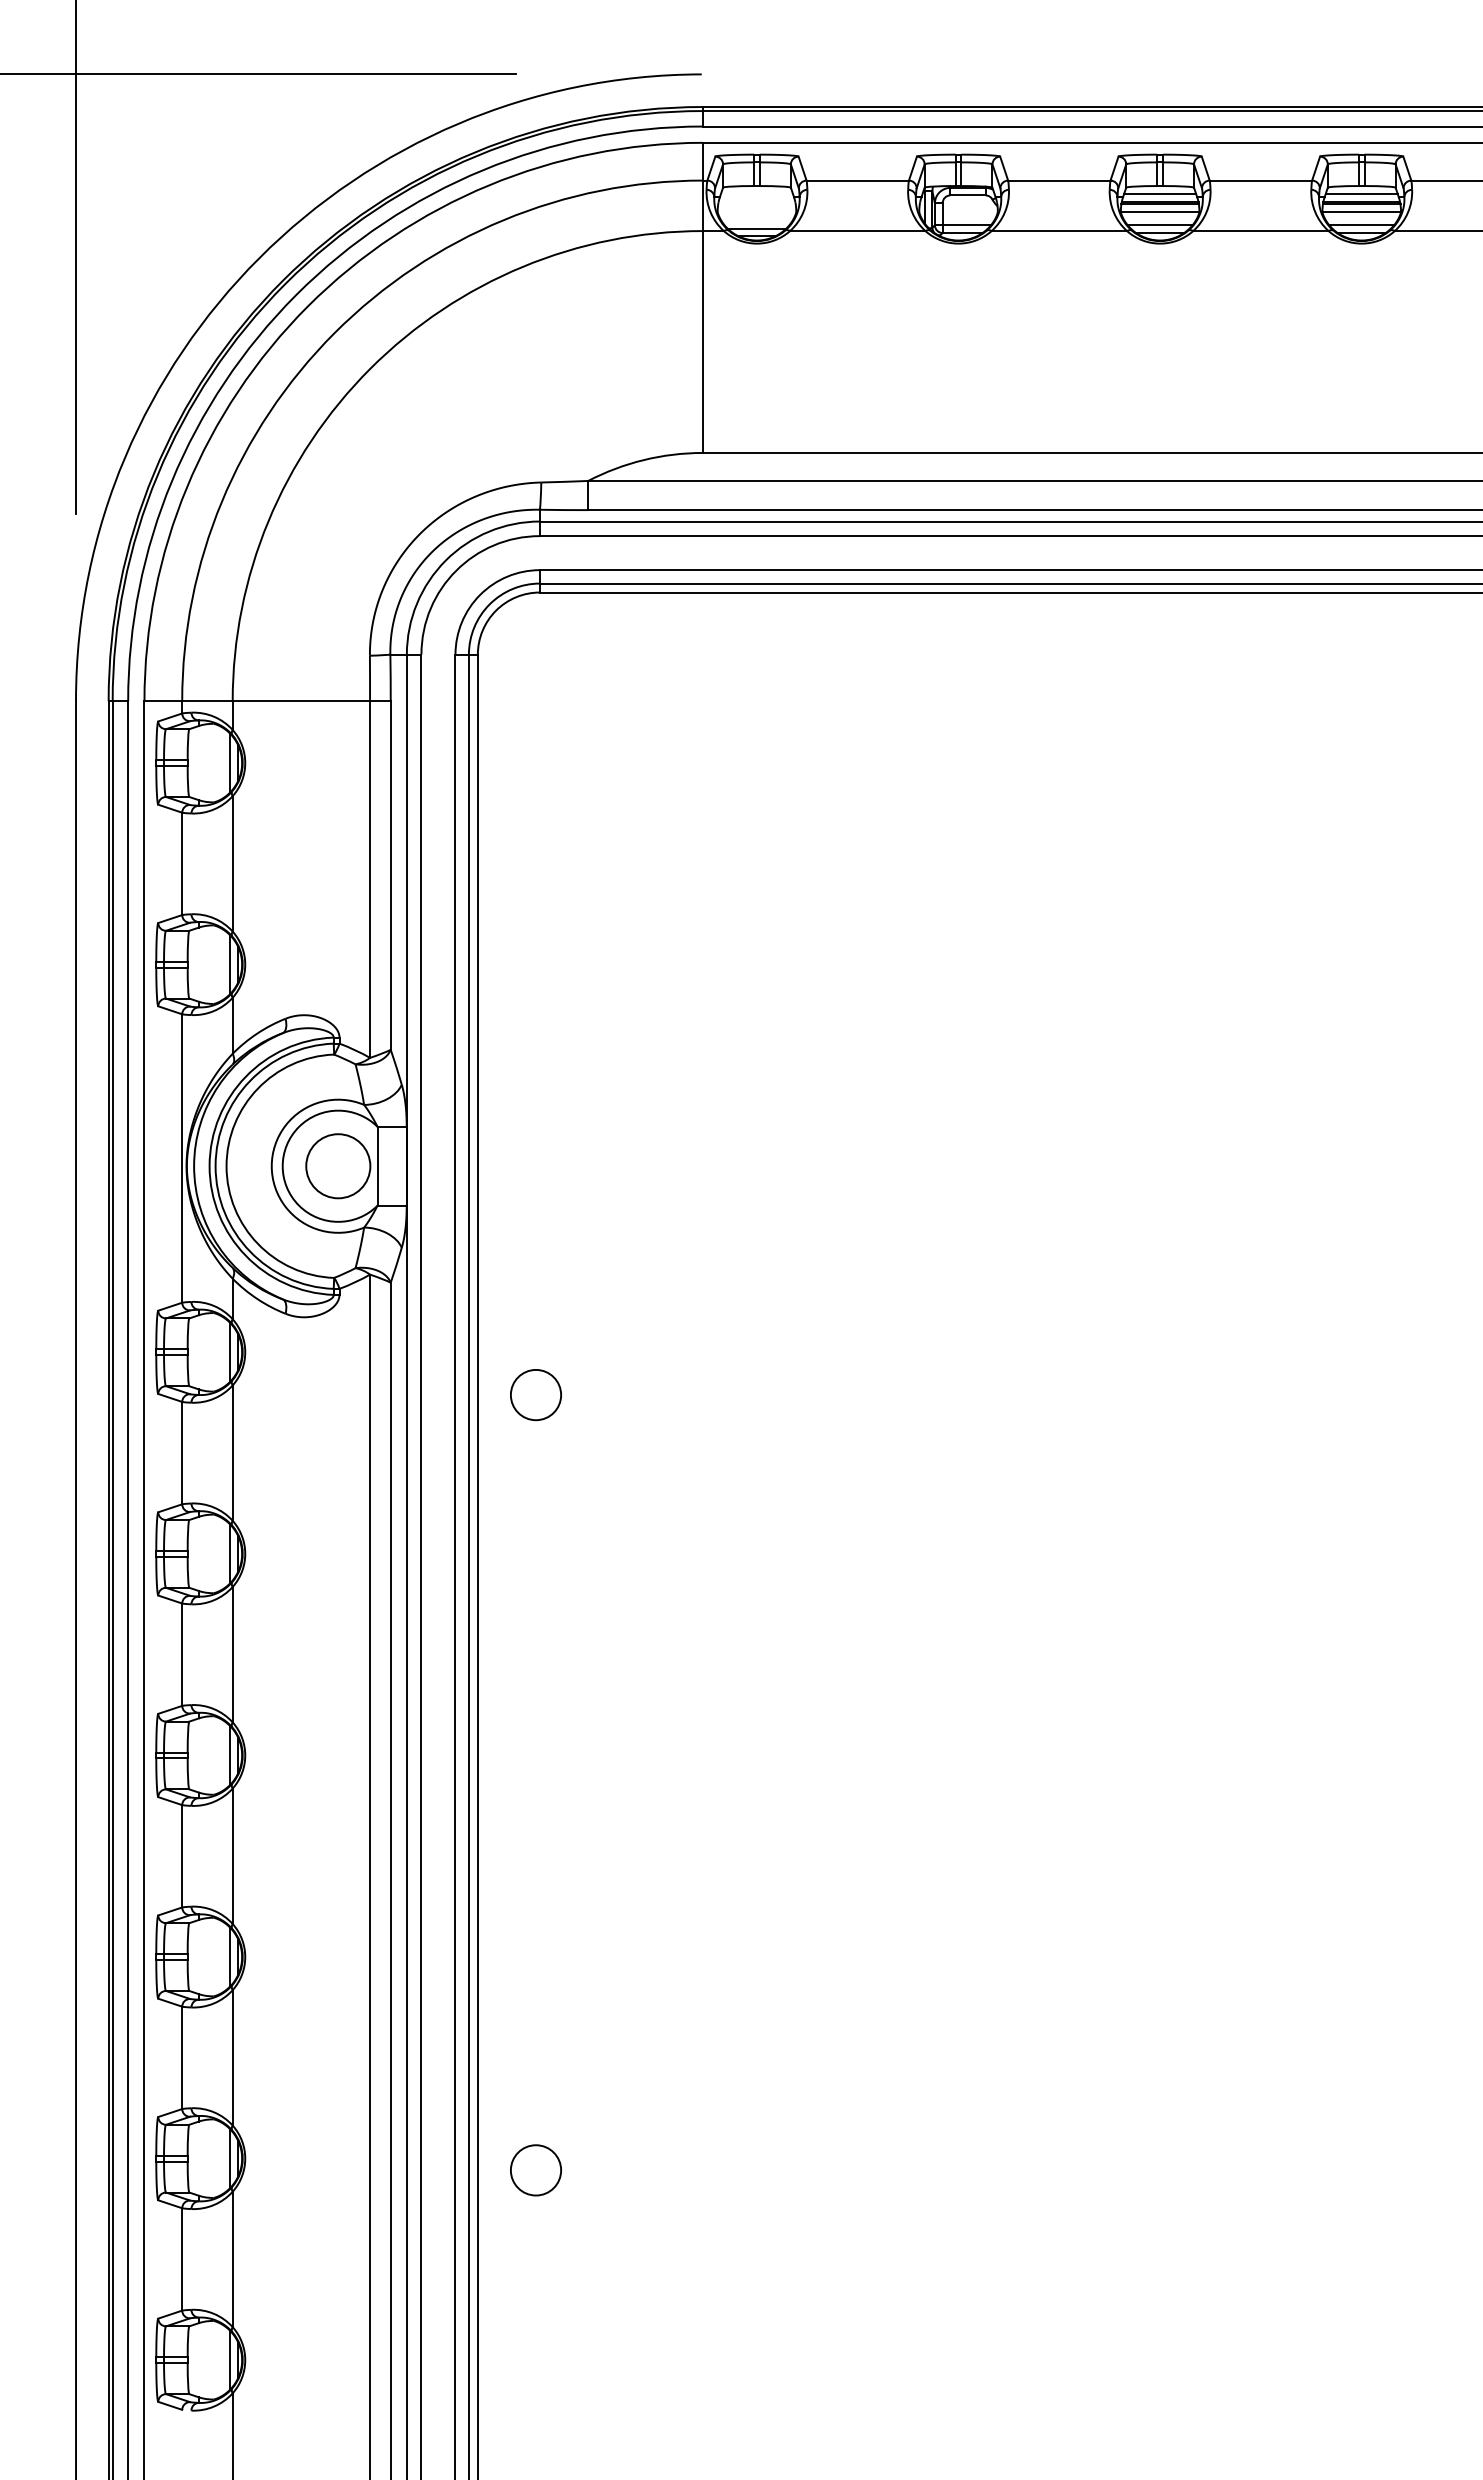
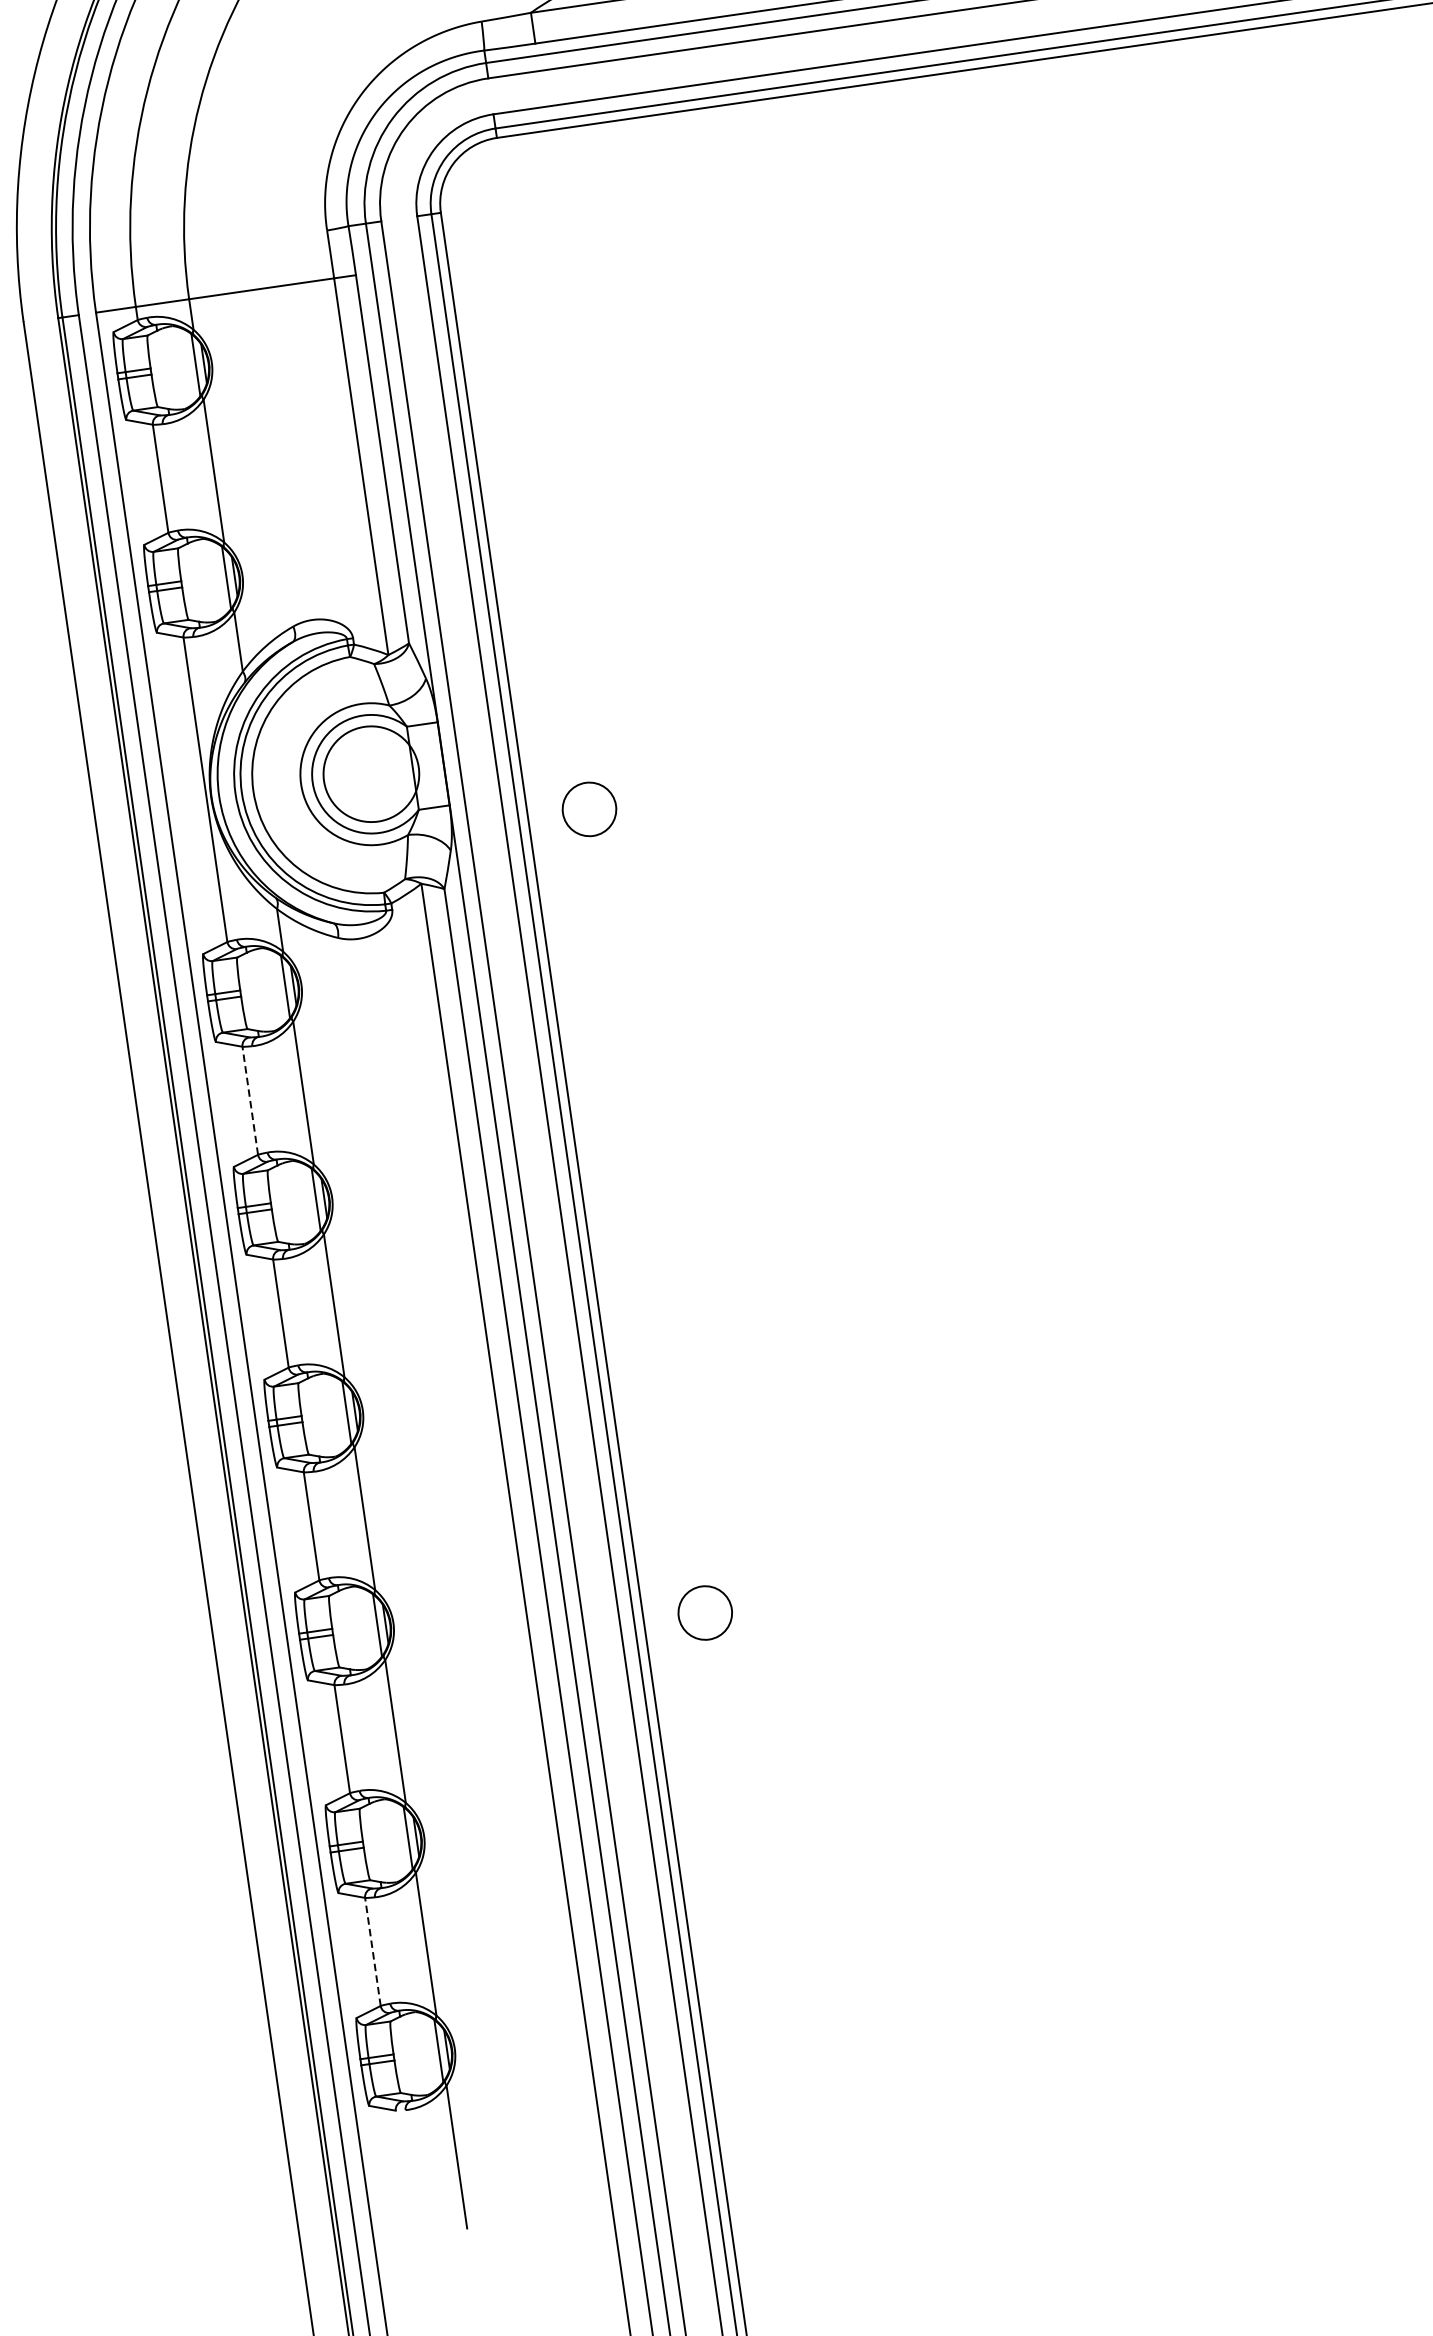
circle: (338, 1166) -> (371, 774), size x1.4
circle: (535, 1395) -> (589, 809), moved
line: (182, 1452) -> (250, 1100), solid -> dashed
circle: (535, 2170) -> (704, 1613), moved
line: (182, 2258) -> (373, 1950), solid -> dashed

